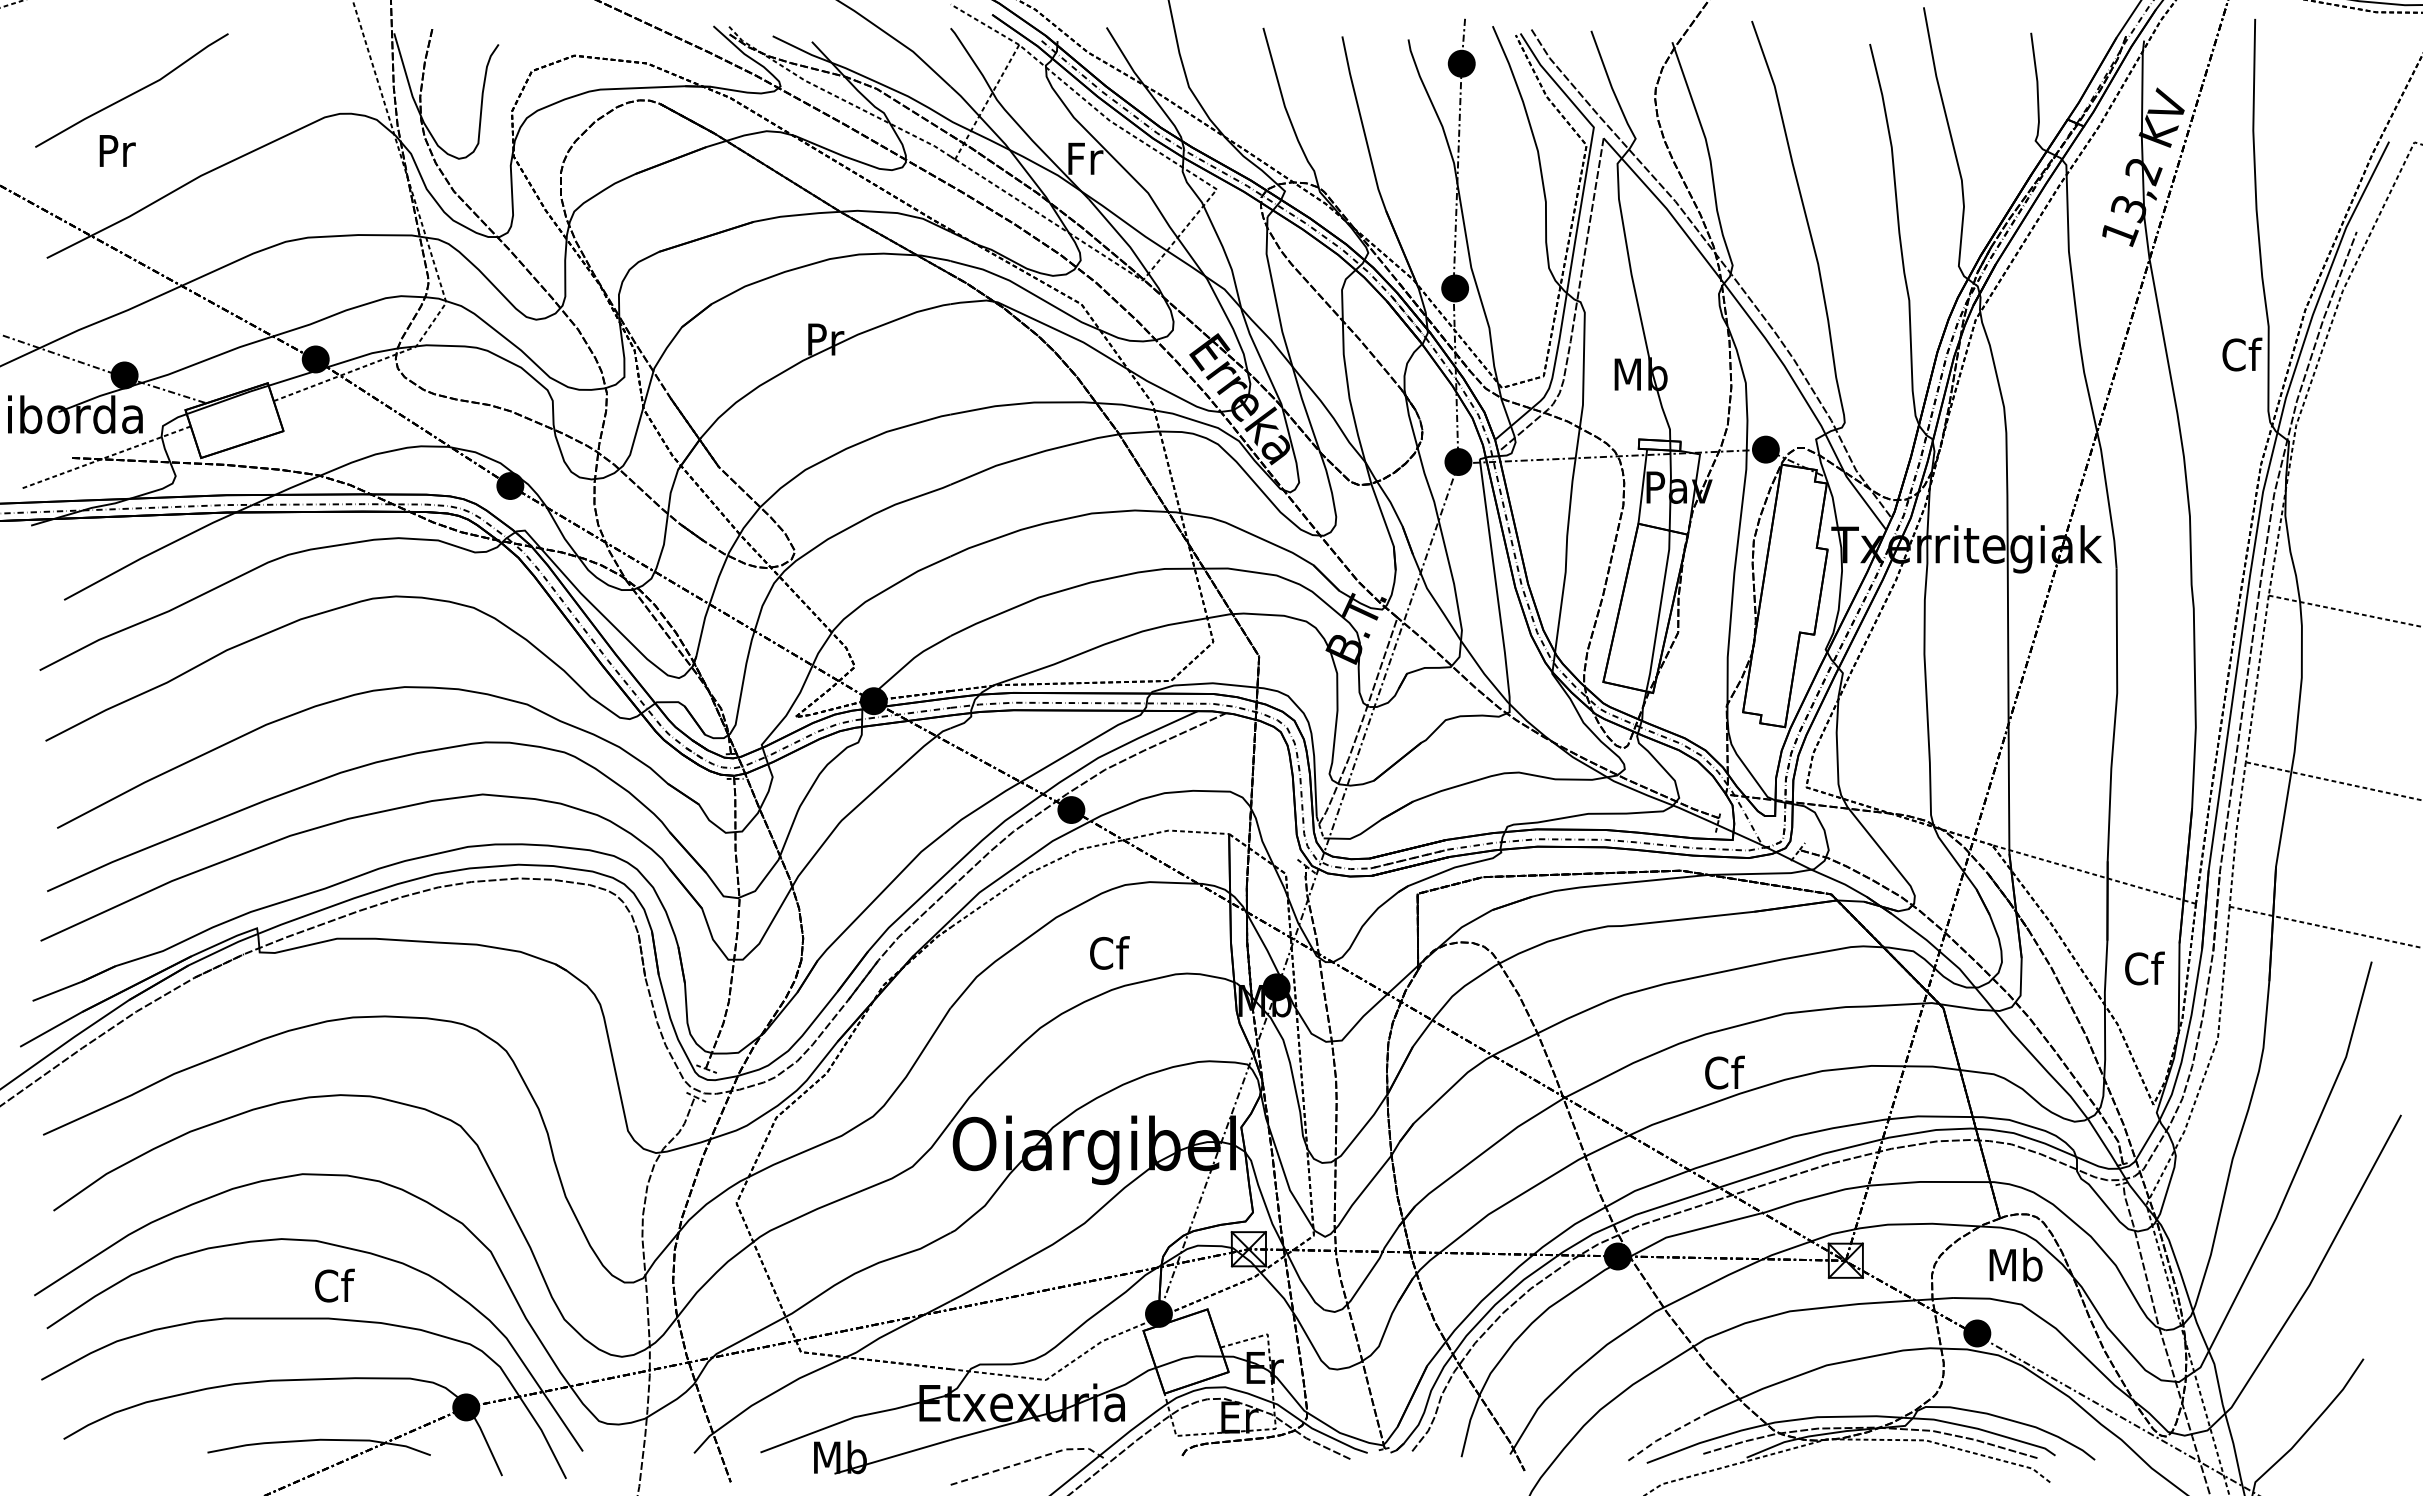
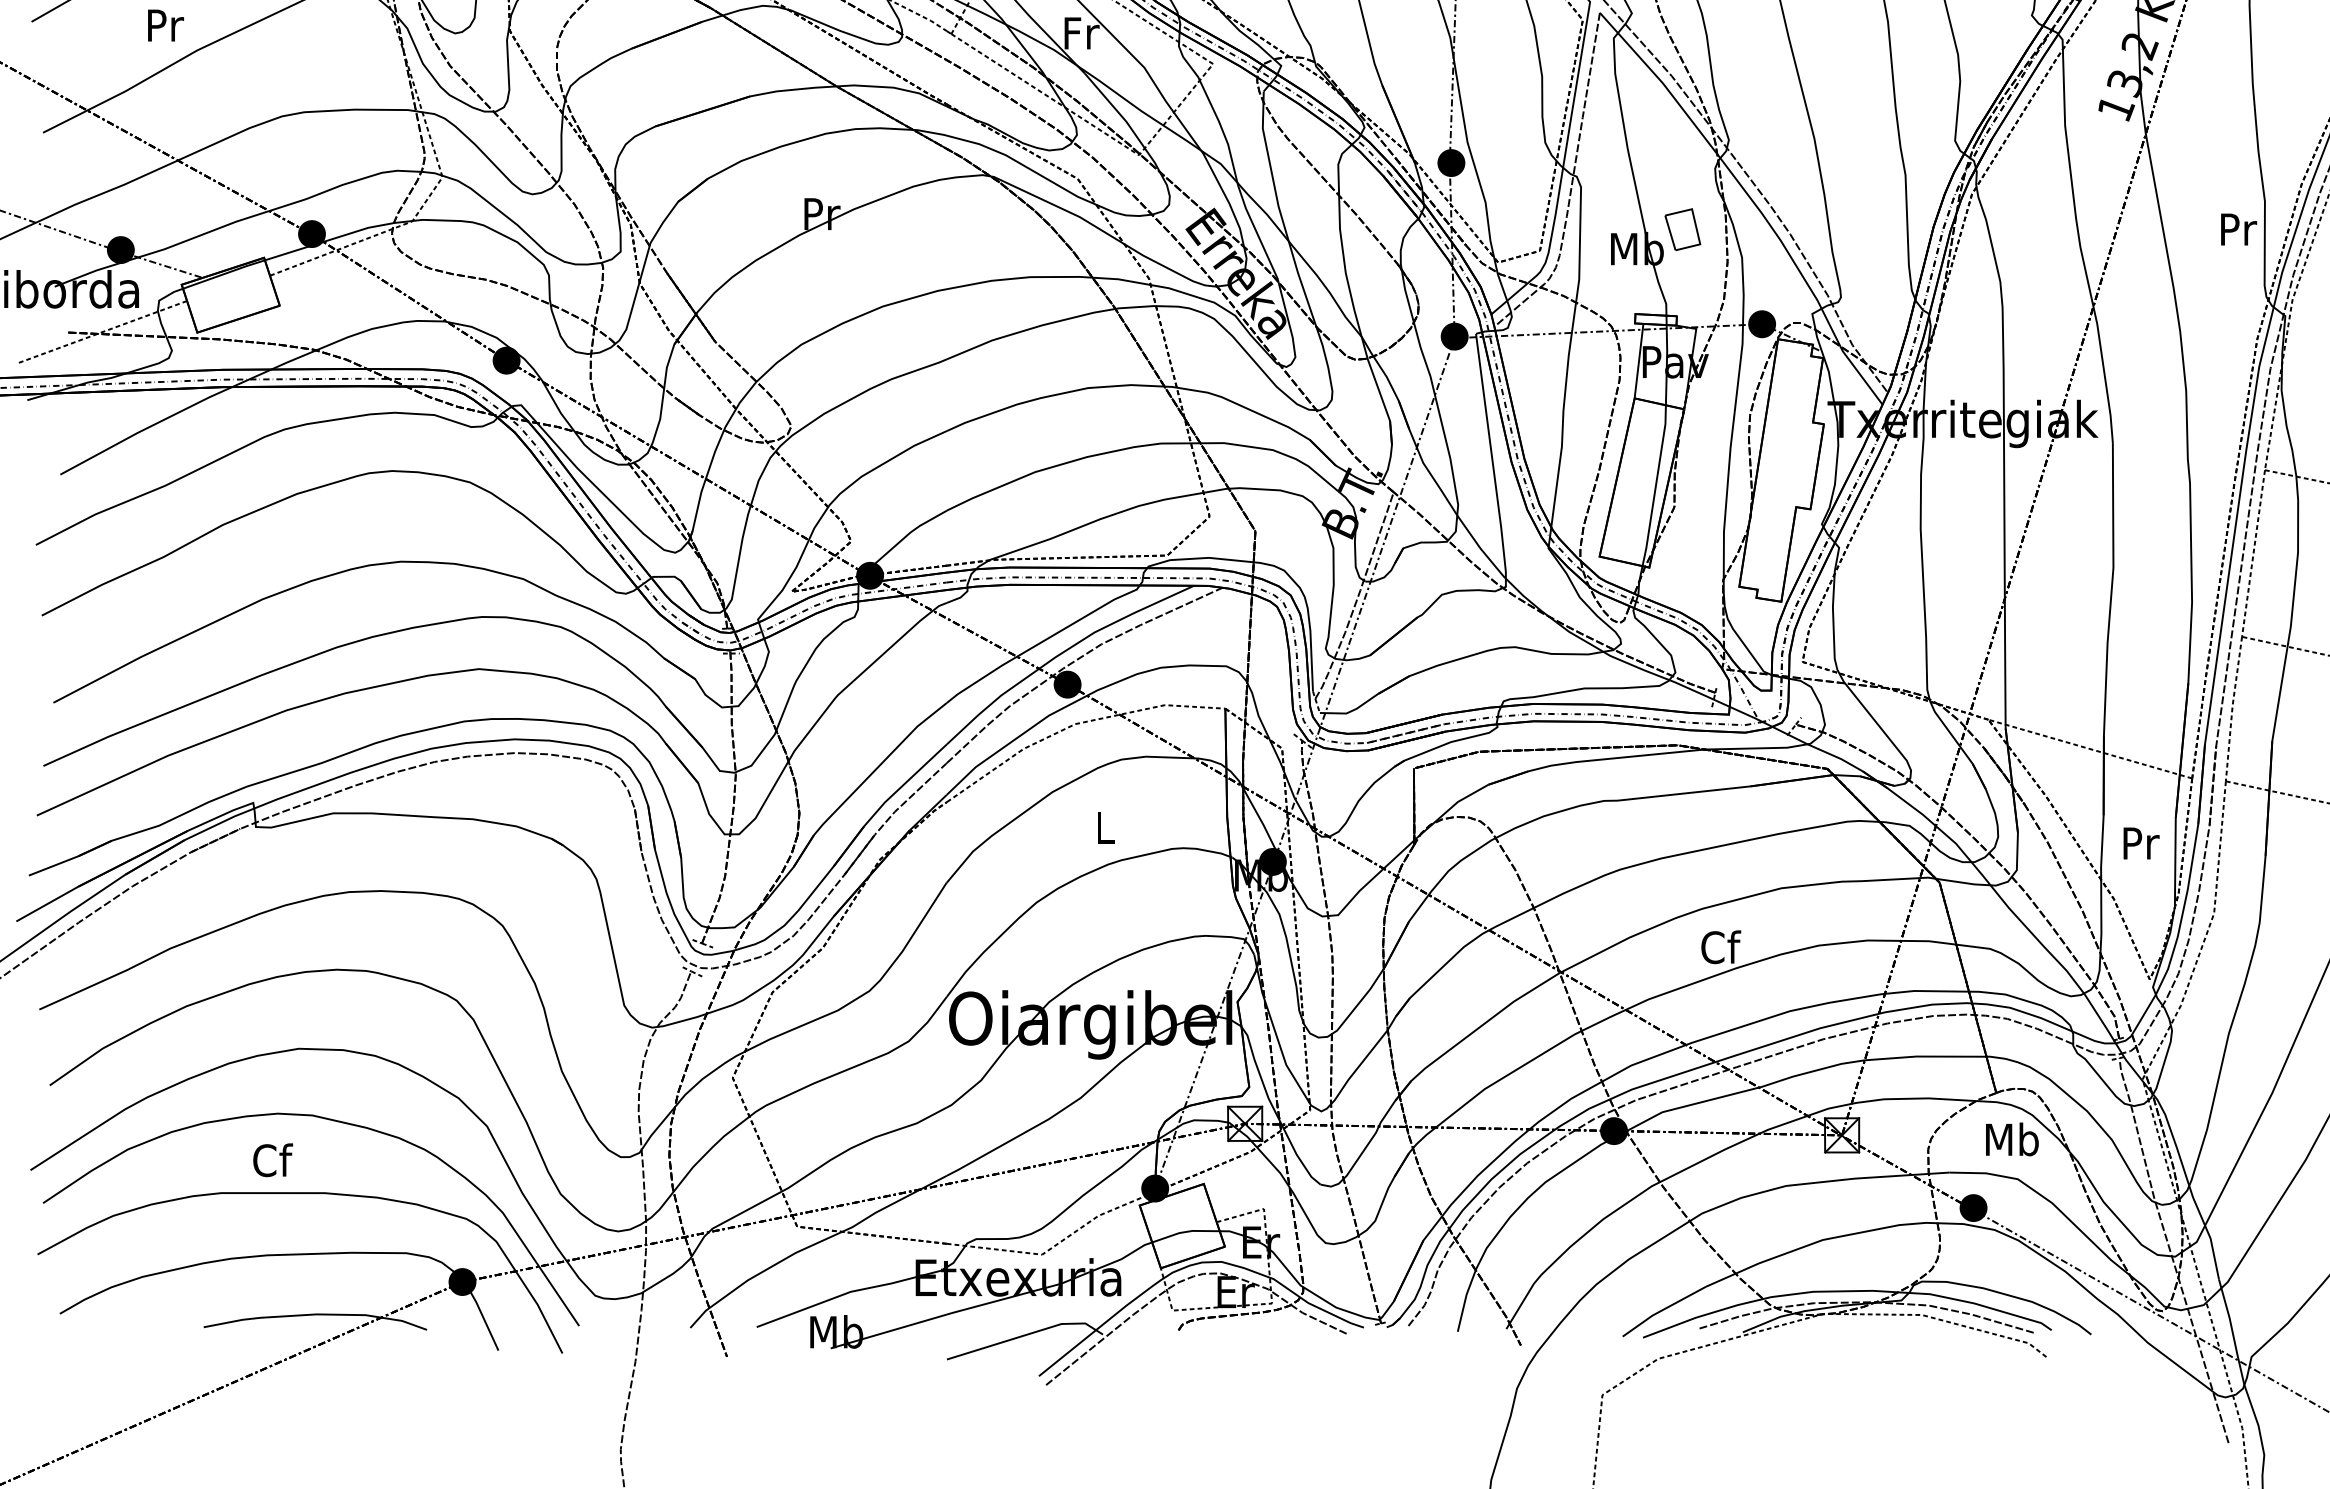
text: (117, 150) -> (165, 25), moved
part: (1686, 354) -> (1682, 229), added
text: (2242, 354) -> (2238, 229), Cf -> Pr
text: (1109, 952) -> (1105, 827), Cf -> L
text: (2144, 968) -> (2140, 843), Cf -> Pr
text: (334, 1285) -> (272, 1160), moved
line: (1665, 1435) -> (1661, 1310), dashed -> solid
line: (1030, 1460) -> (1026, 1335), dashed -> solid

